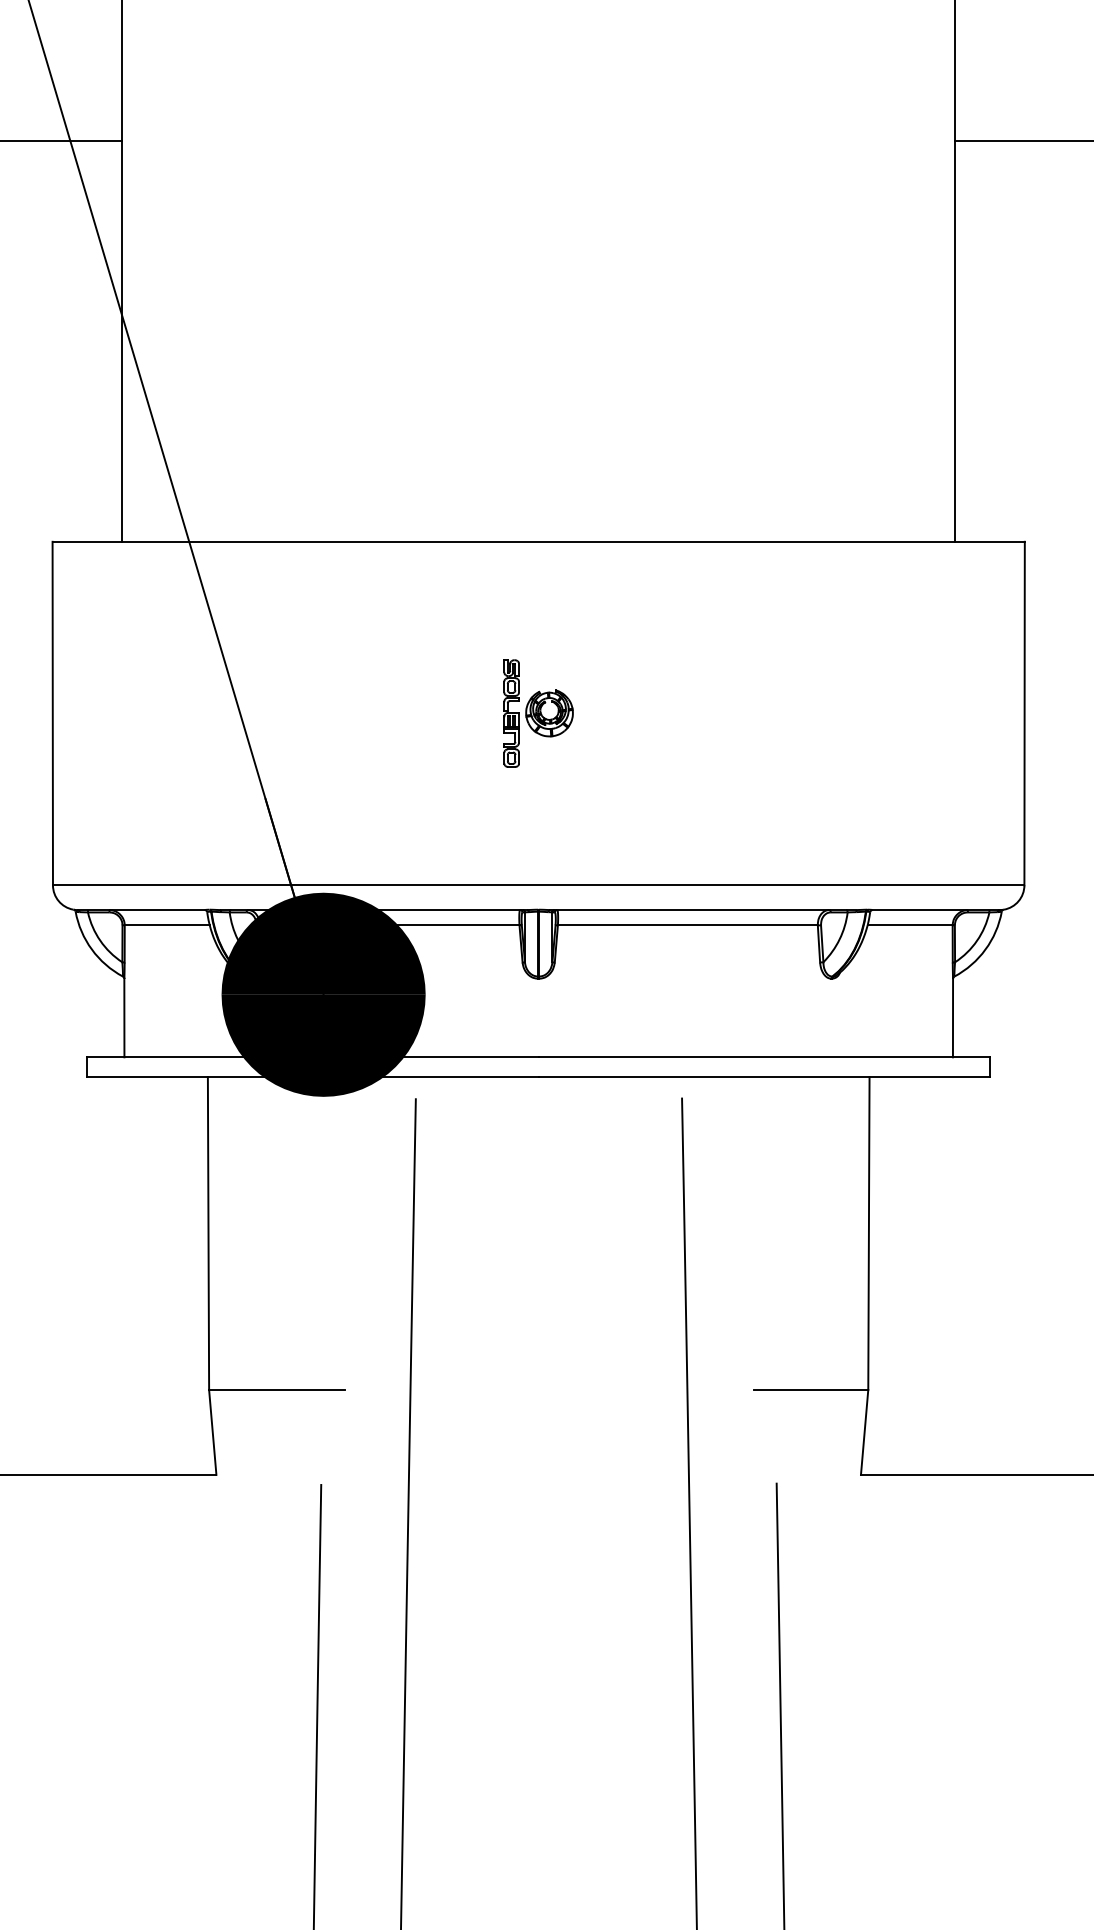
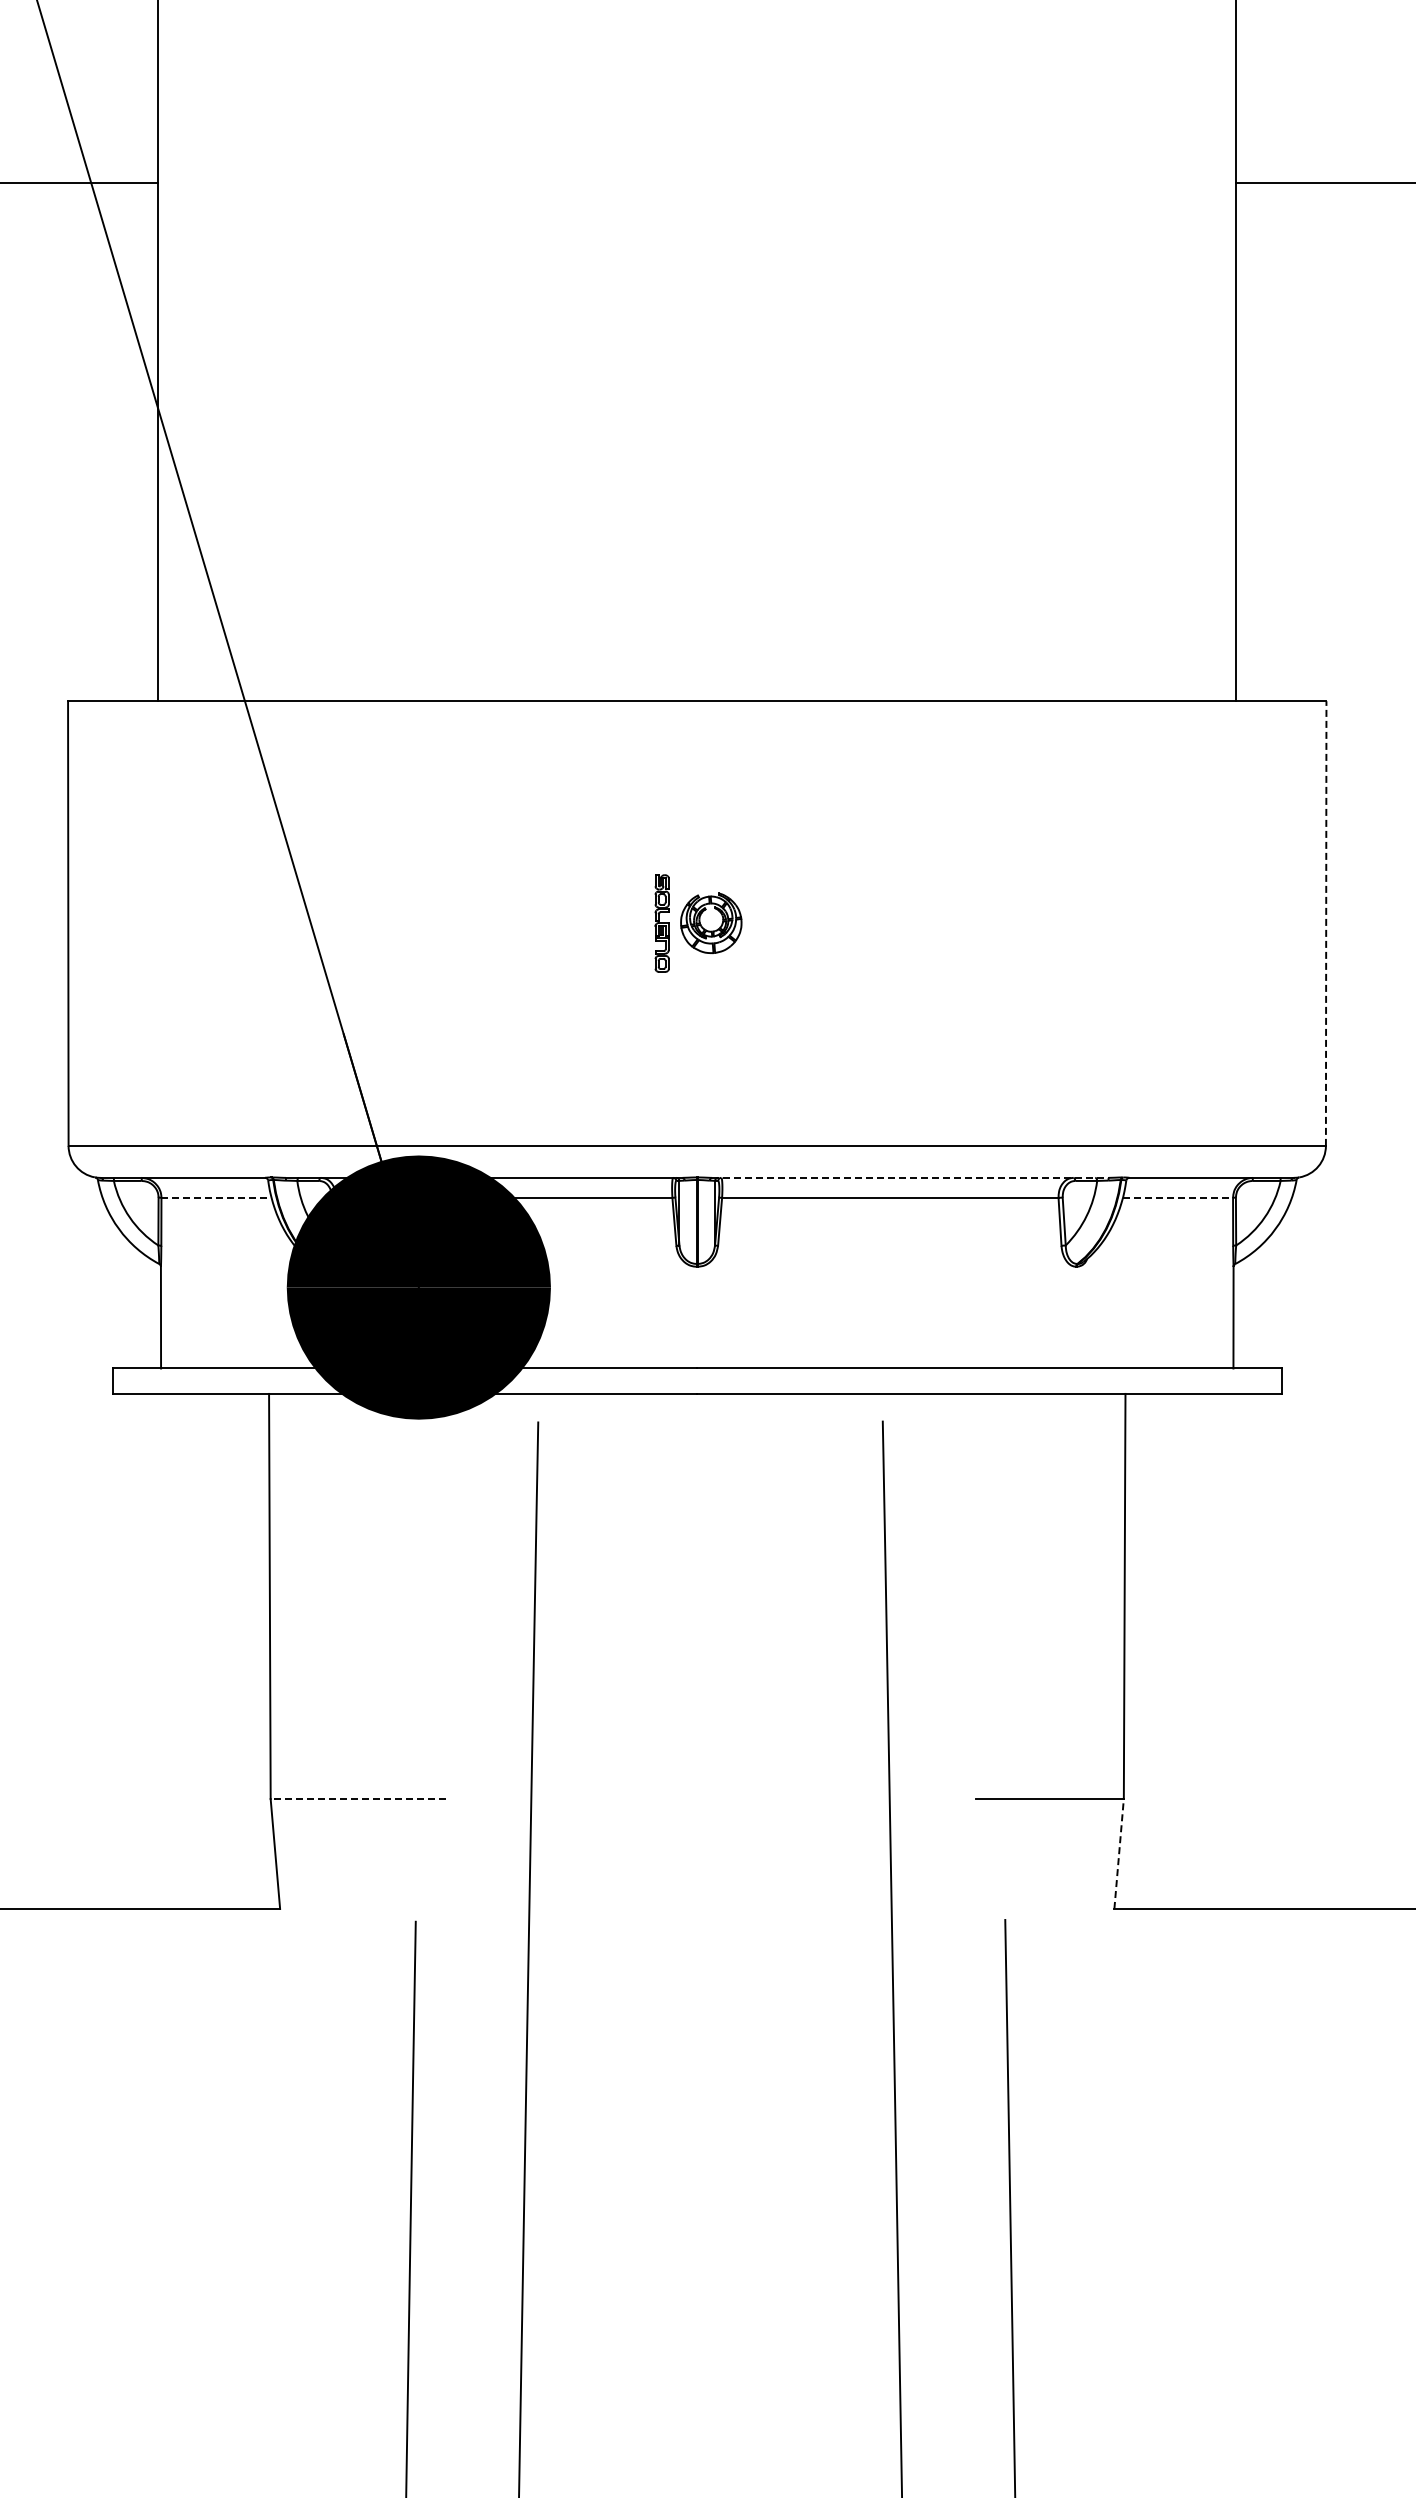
part: (511, 713) -> (661, 923), size x0.7
line: (1024, 713) -> (1326, 923), solid -> dashed
line: (703, 909) -> (910, 1177), solid -> dashed
line: (167, 925) -> (216, 1197), solid -> dashed
line: (910, 925) -> (1178, 1197), solid -> dashed
line: (276, 1390) -> (358, 1799), solid -> dashed
line: (864, 1432) -> (1119, 1853), solid -> dashed

